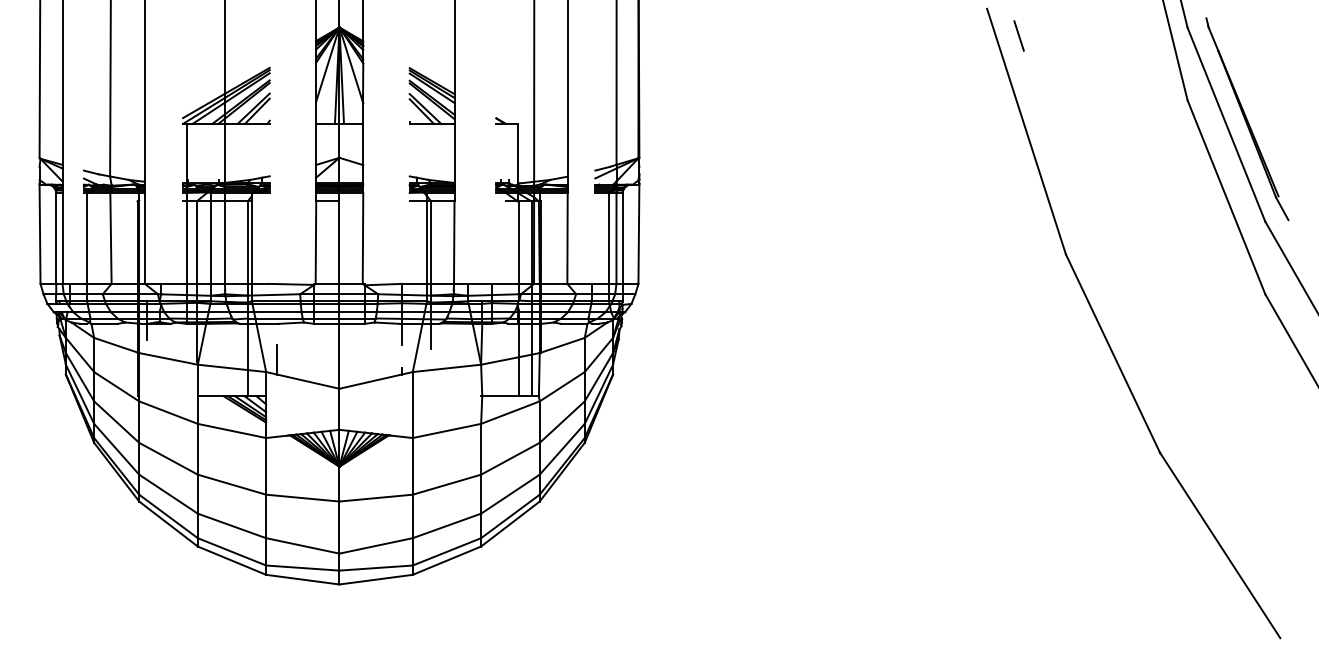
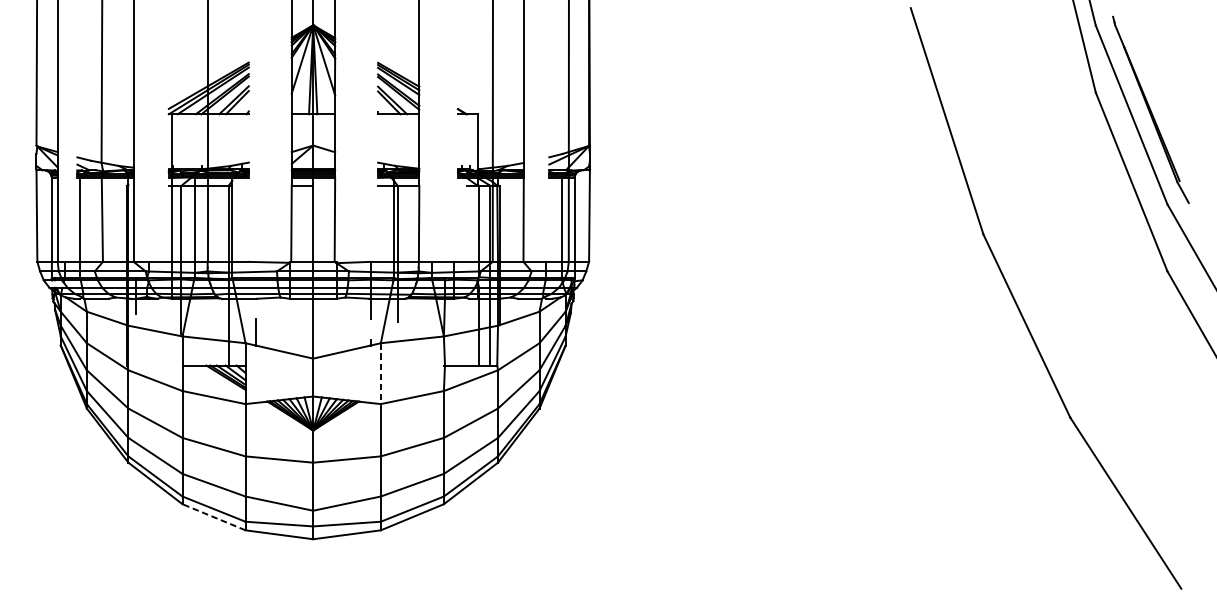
line: (1018, 35) -> (939, 32), removed
line: (412, 405) -> (380, 374), solid -> dashed
line: (232, 560) -> (214, 517), solid -> dashed

